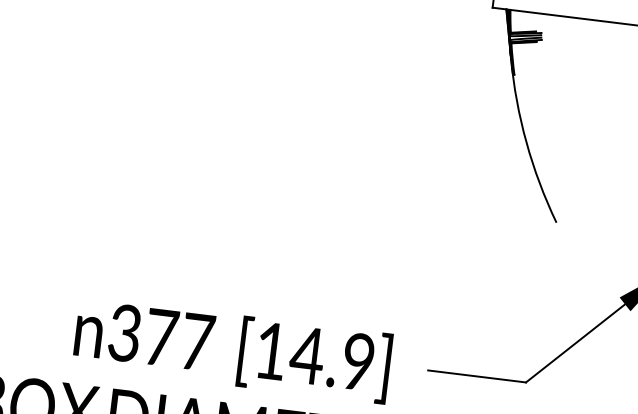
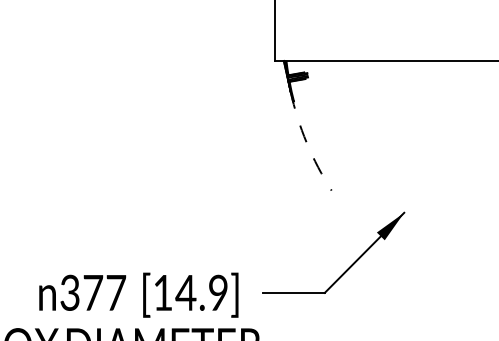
arc: (526, 142) -> (306, 142), solid -> dashed

